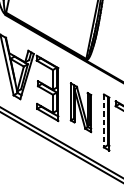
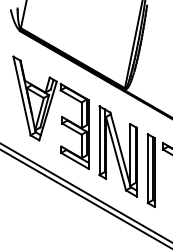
part: (80, 107) -> (117, 151), size x1.43
line: (103, 121) -> (147, 169), dashed -> solid

